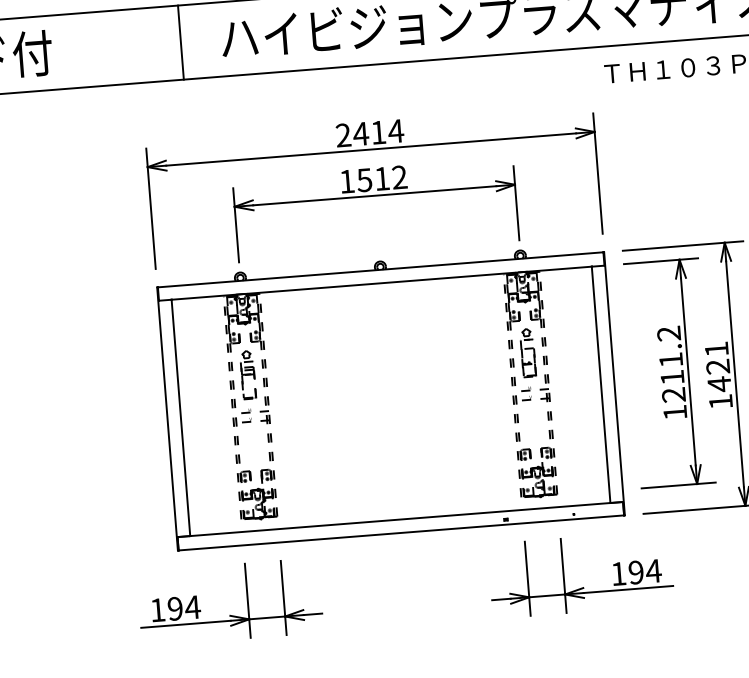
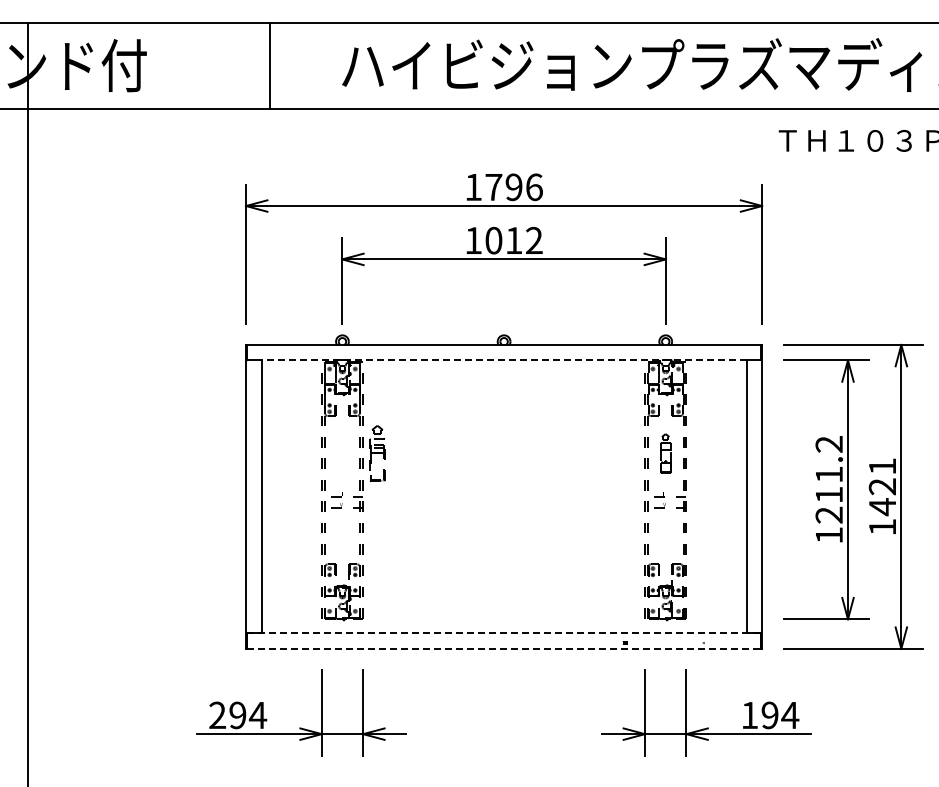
line: (180, 42) -> (270, 65), moved
text: (370, 133) -> (504, 187), 2414 -> 1796
text: (364, 180) -> (493, 240), 1512 -> 1012
line: (382, 283) -> (504, 360), solid -> dashed
part: (527, 352) -> (665, 453), size x0.7
part: (248, 374) -> (377, 453), moved
line: (400, 519) -> (504, 633), solid -> dashed
line: (401, 532) -> (504, 648), solid -> dashed
text: (157, 609) -> (217, 714), 194 -> 294

